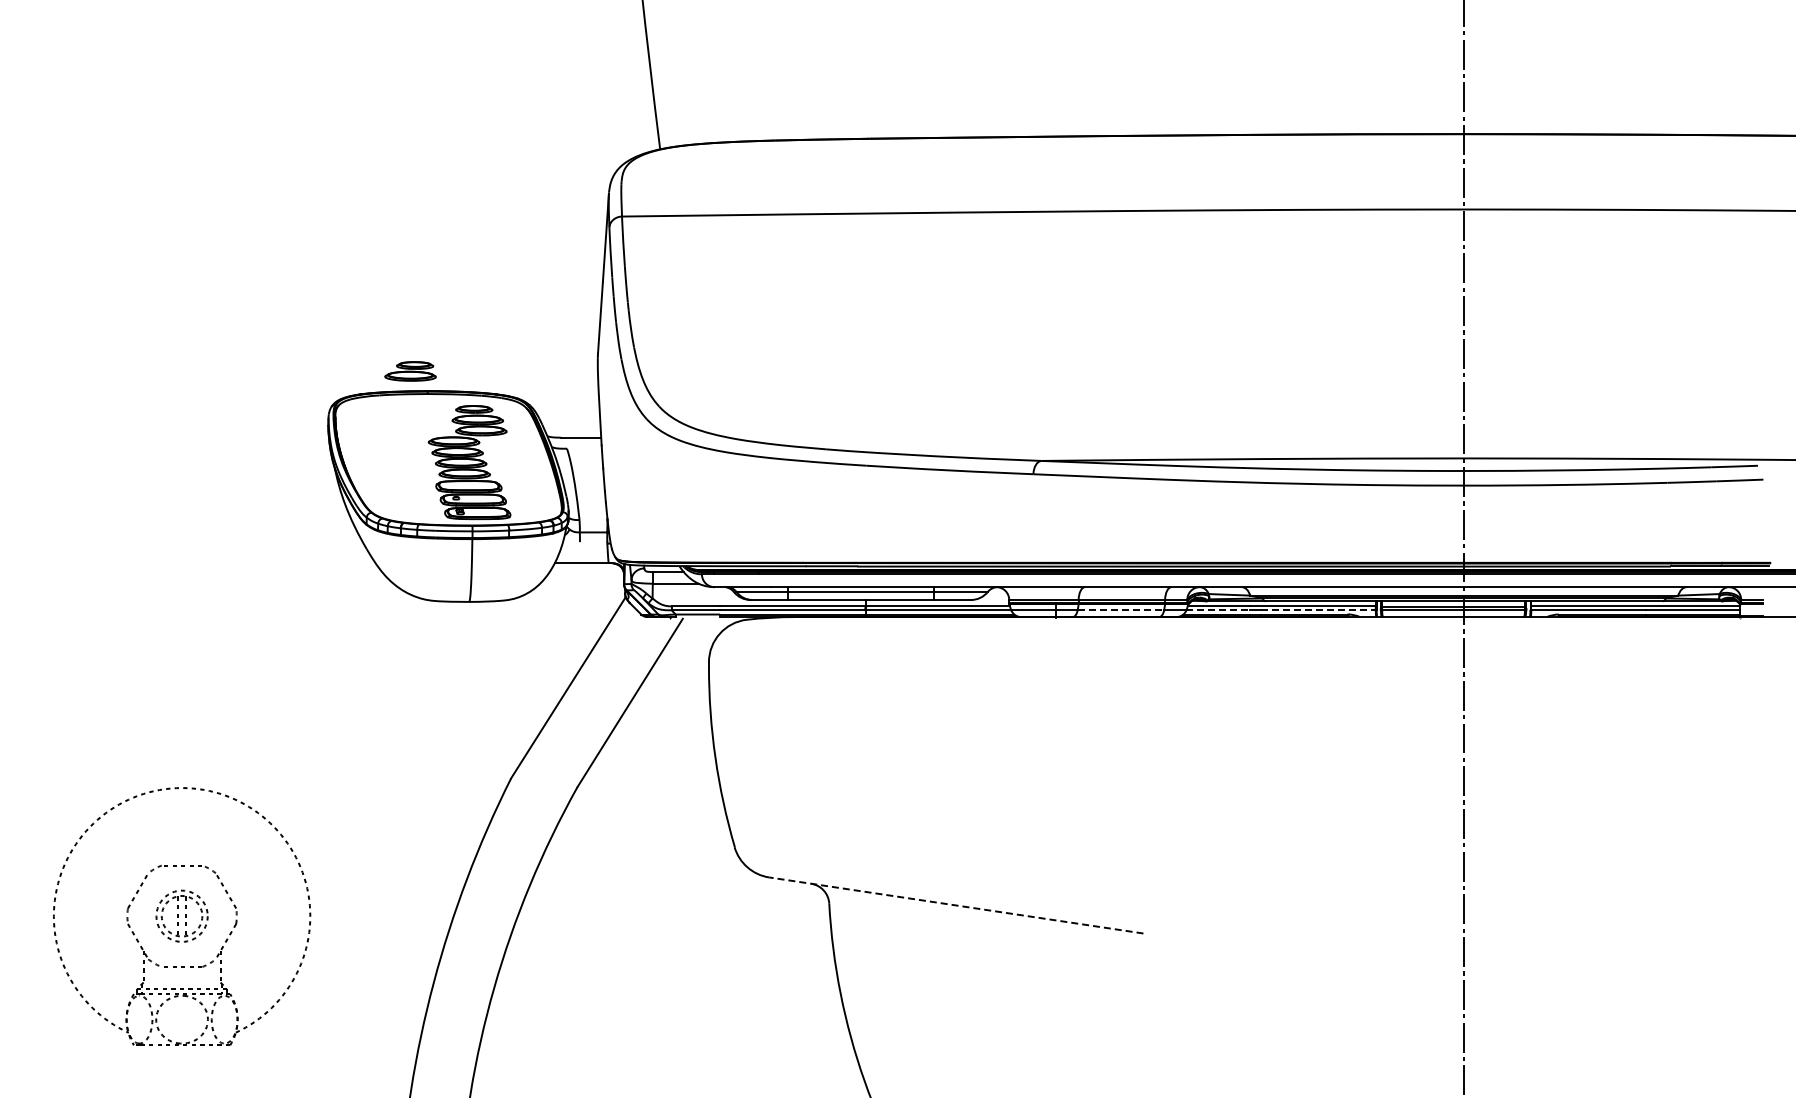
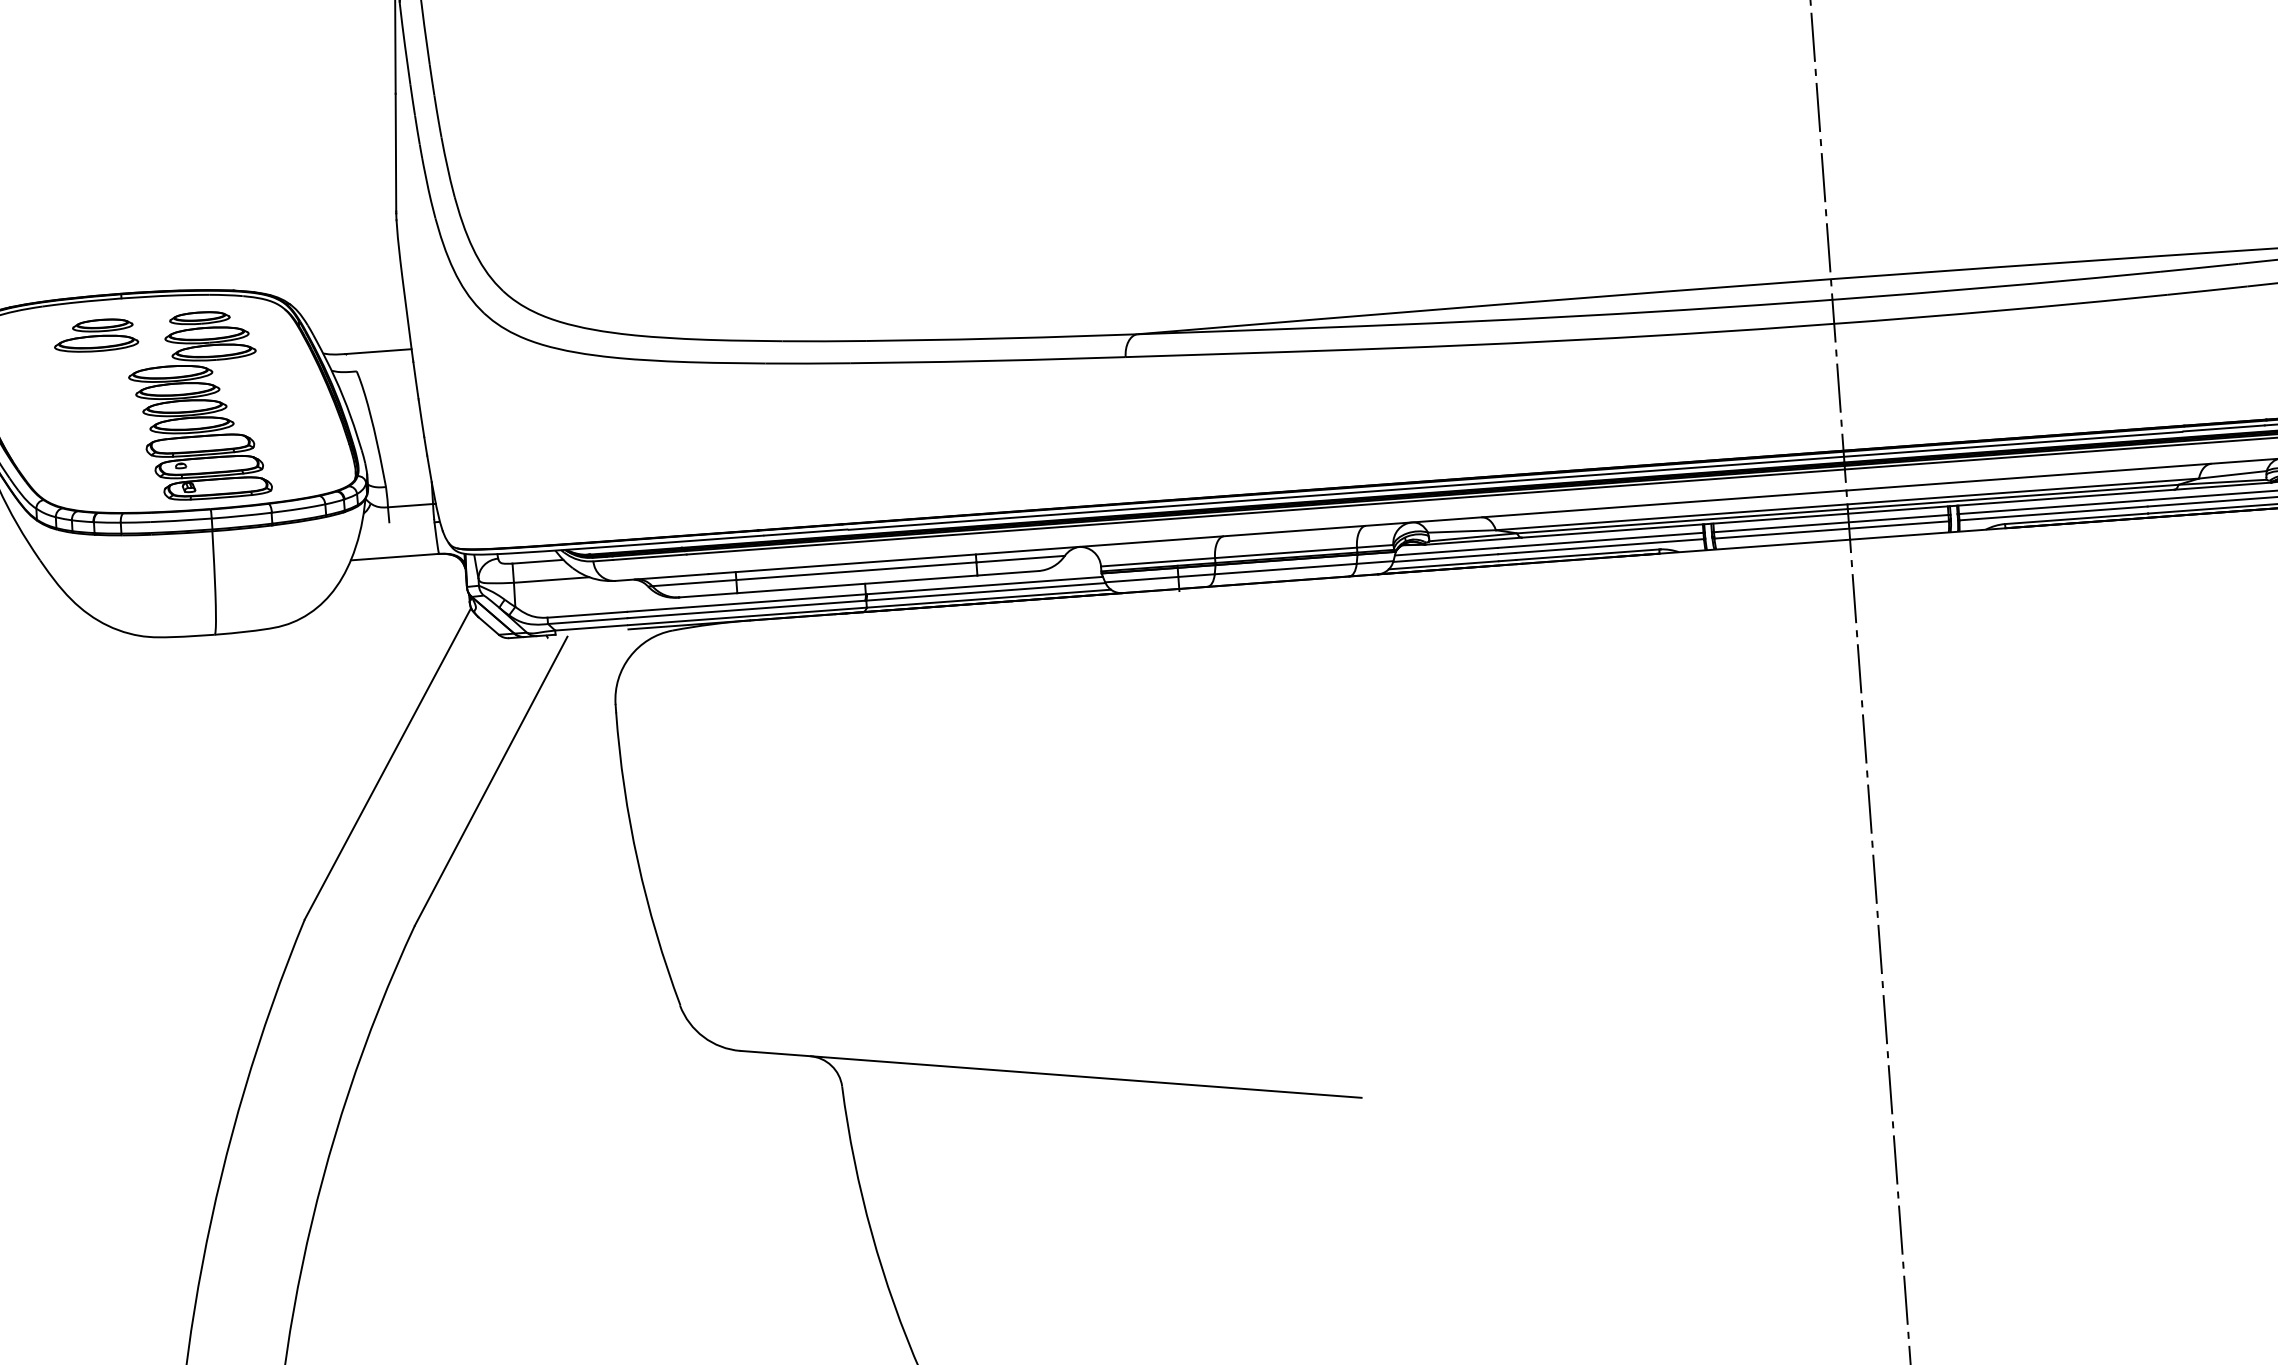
part: (410, 371) -> (95, 335), moved
line: (1121, 609) -> (1286, 568), dashed -> solid
line: (1218, 610) -> (1445, 558), dashed -> solid
line: (1318, 610) -> (1610, 546), dashed -> solid
line: (955, 905) -> (1049, 1074), dashed -> solid

